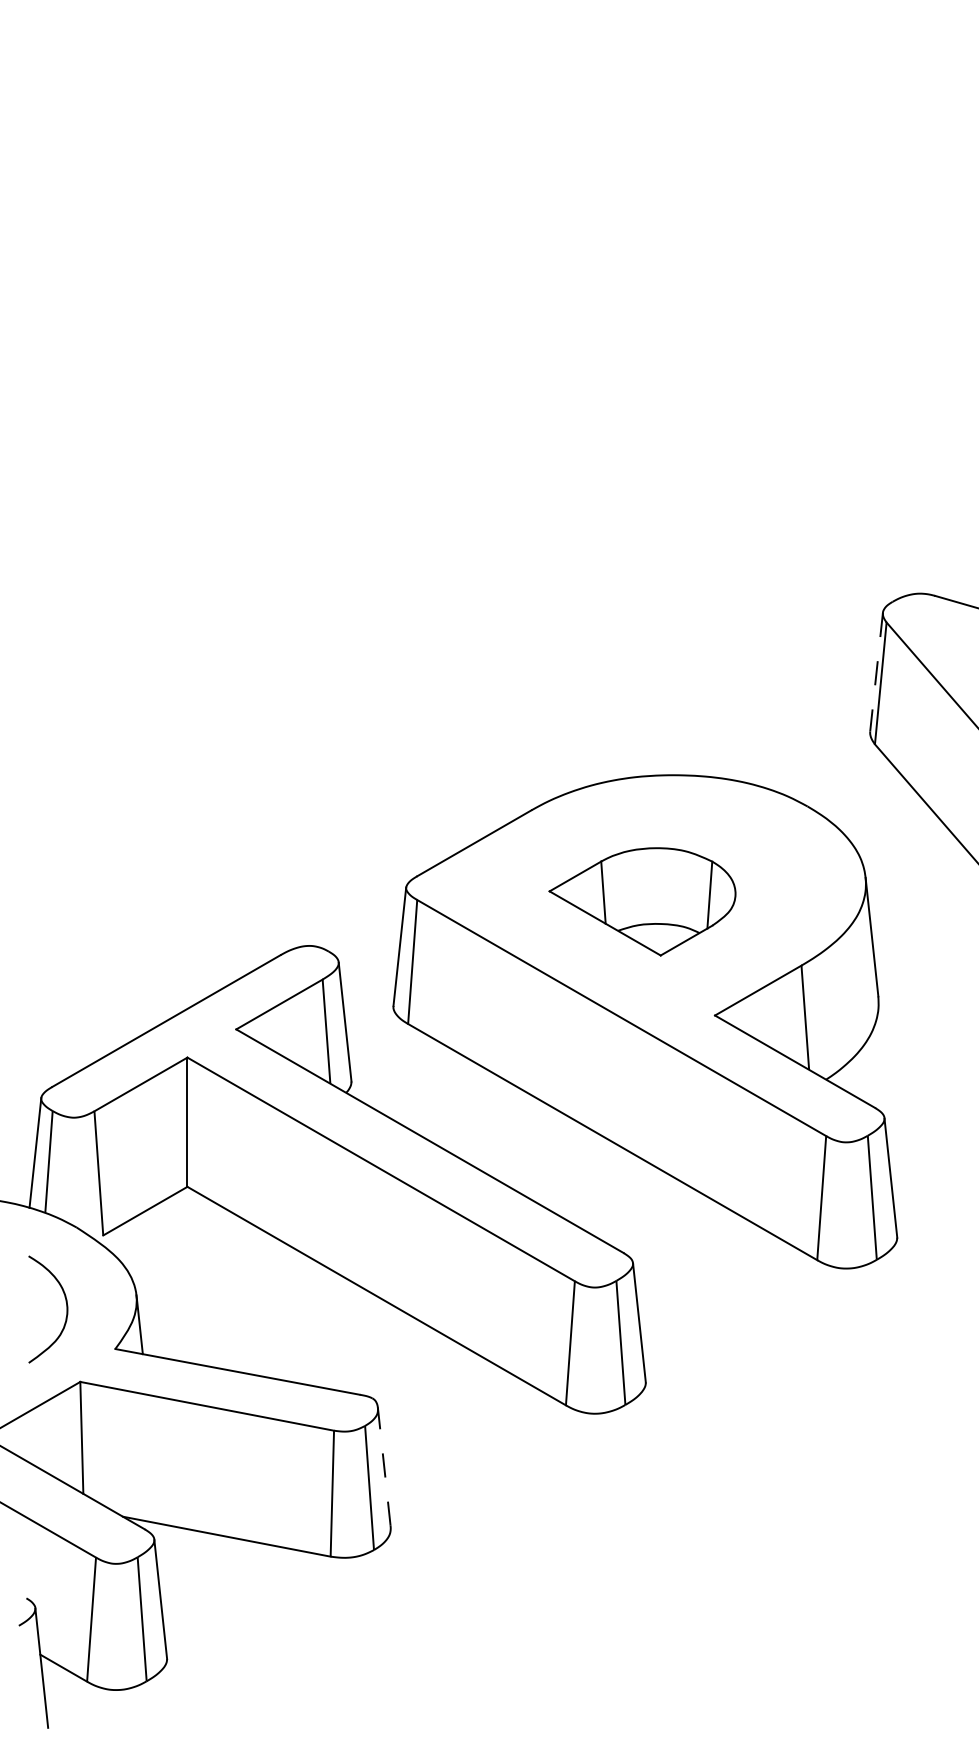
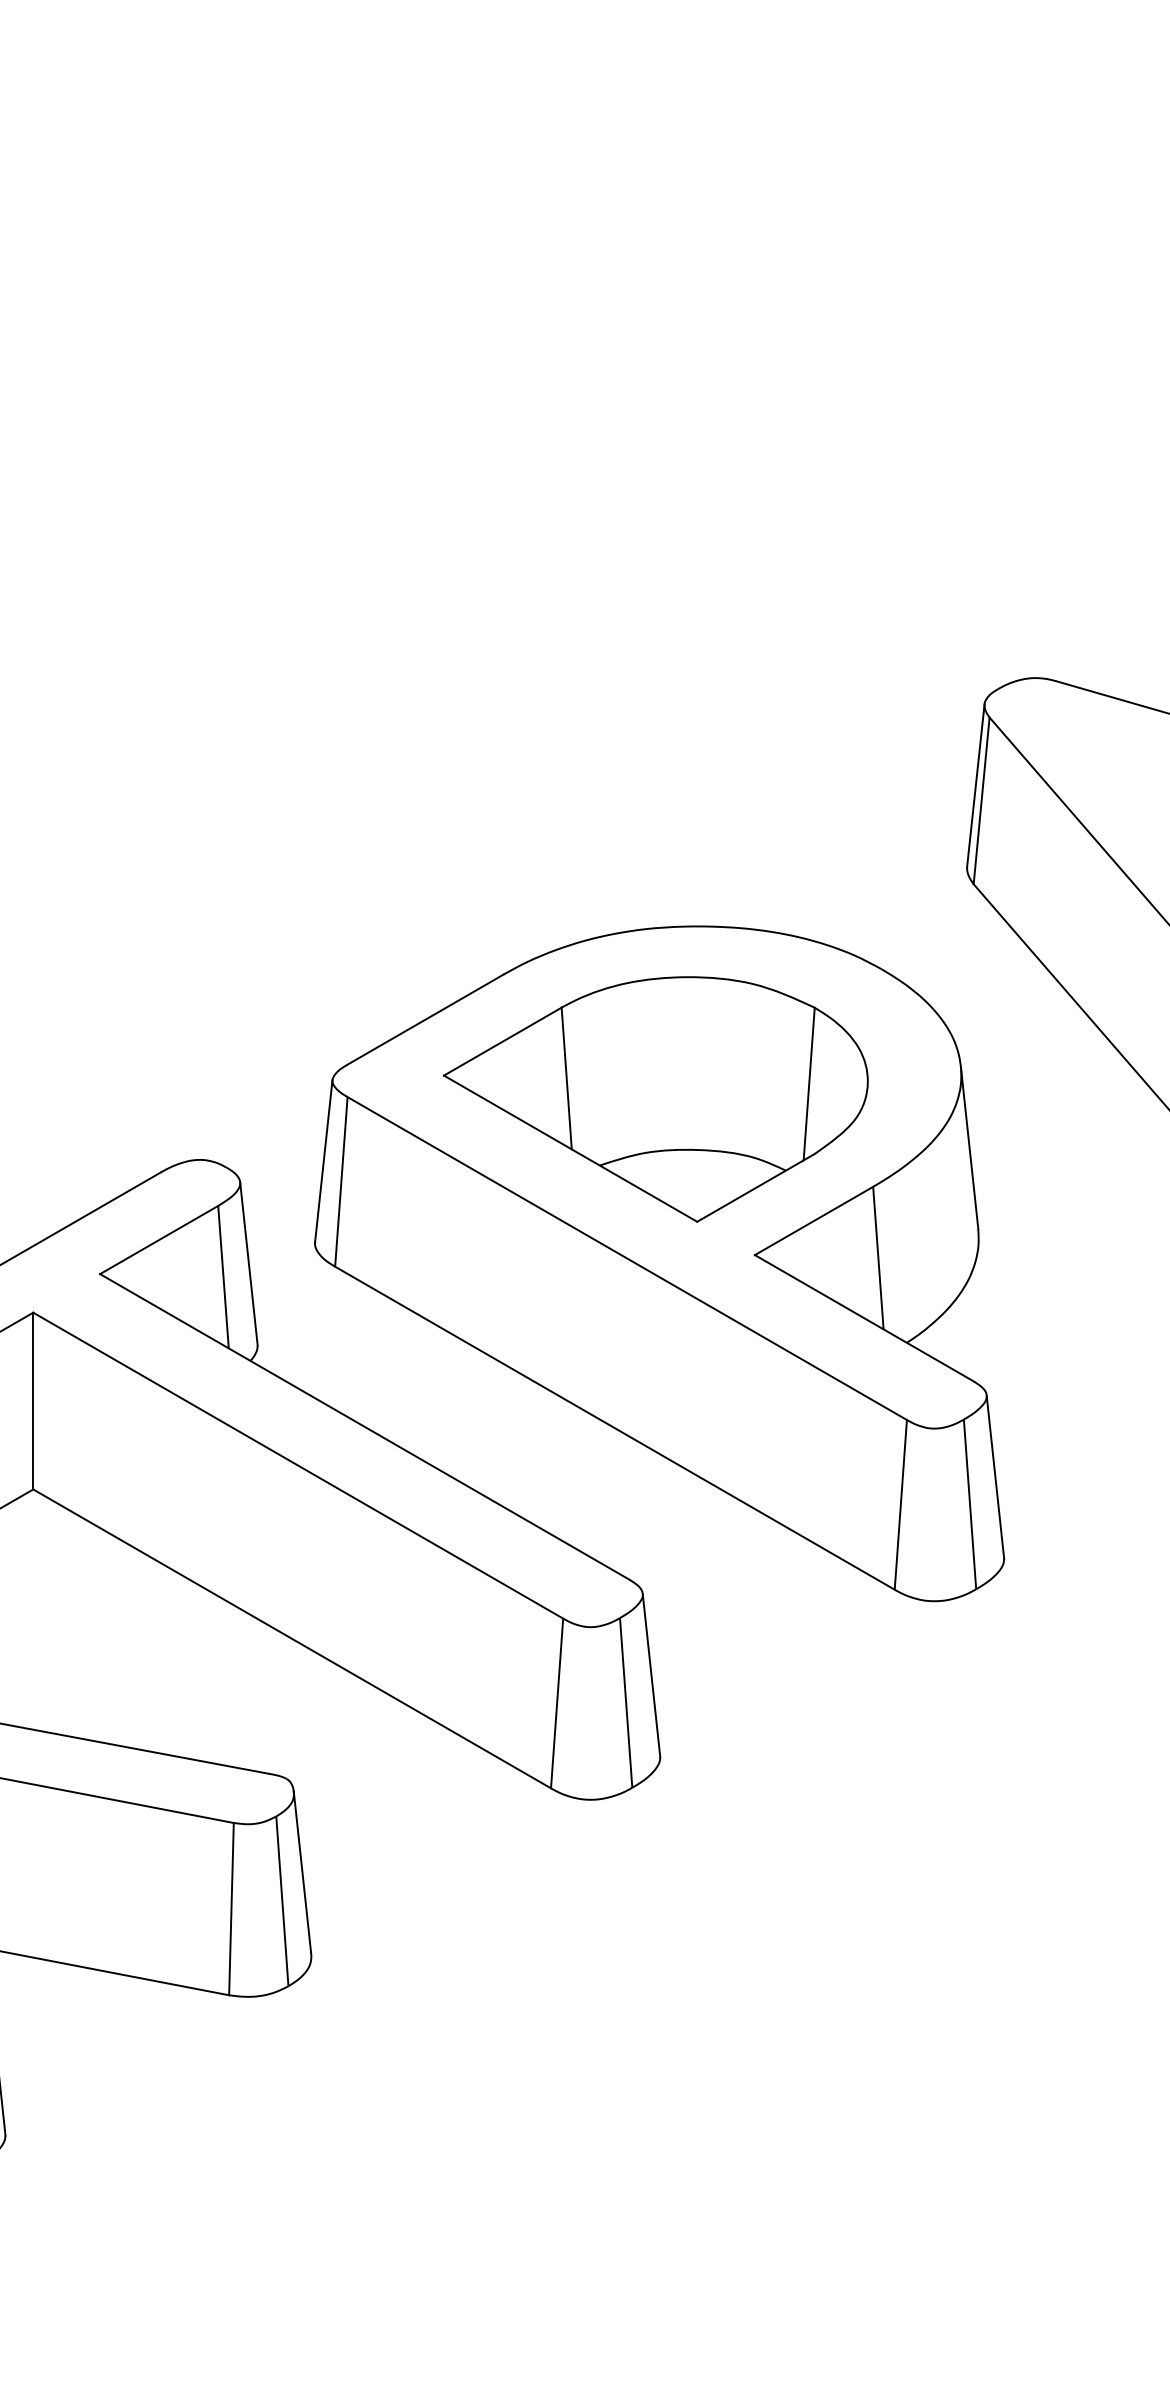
line: (876, 672) -> (975, 785), dashed -> solid
part: (642, 901) -> (655, 1099), size x1.67
line: (384, 1466) -> (302, 1871), dashed -> solid

